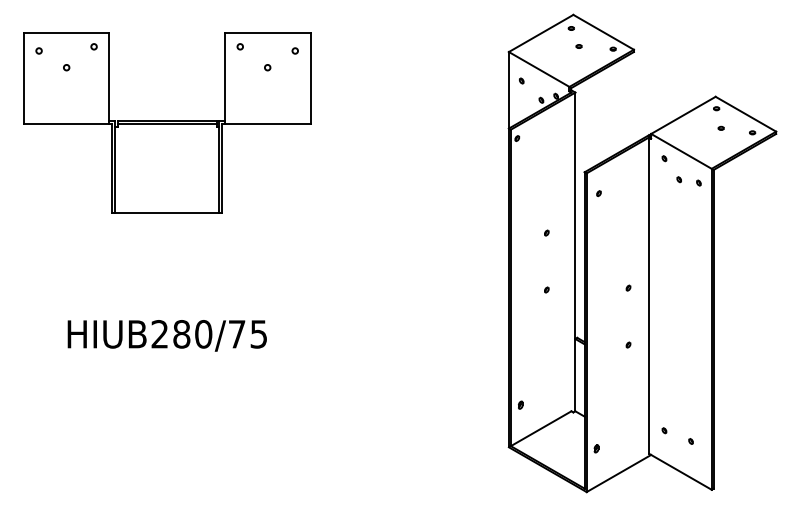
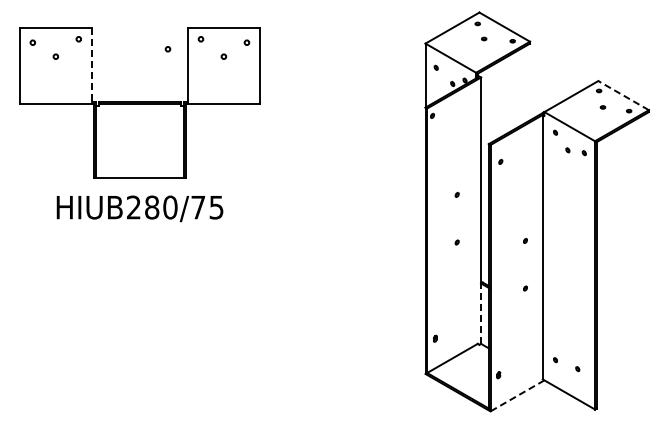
circle: (200, 59) -> (167, 49), added
line: (109, 79) -> (91, 66), solid -> dashed
line: (745, 114) -> (623, 95), solid -> dashed
text: (166, 335) -> (139, 208), moved
line: (575, 374) -> (481, 313), solid -> dashed
line: (618, 474) -> (517, 396), solid -> dashed

